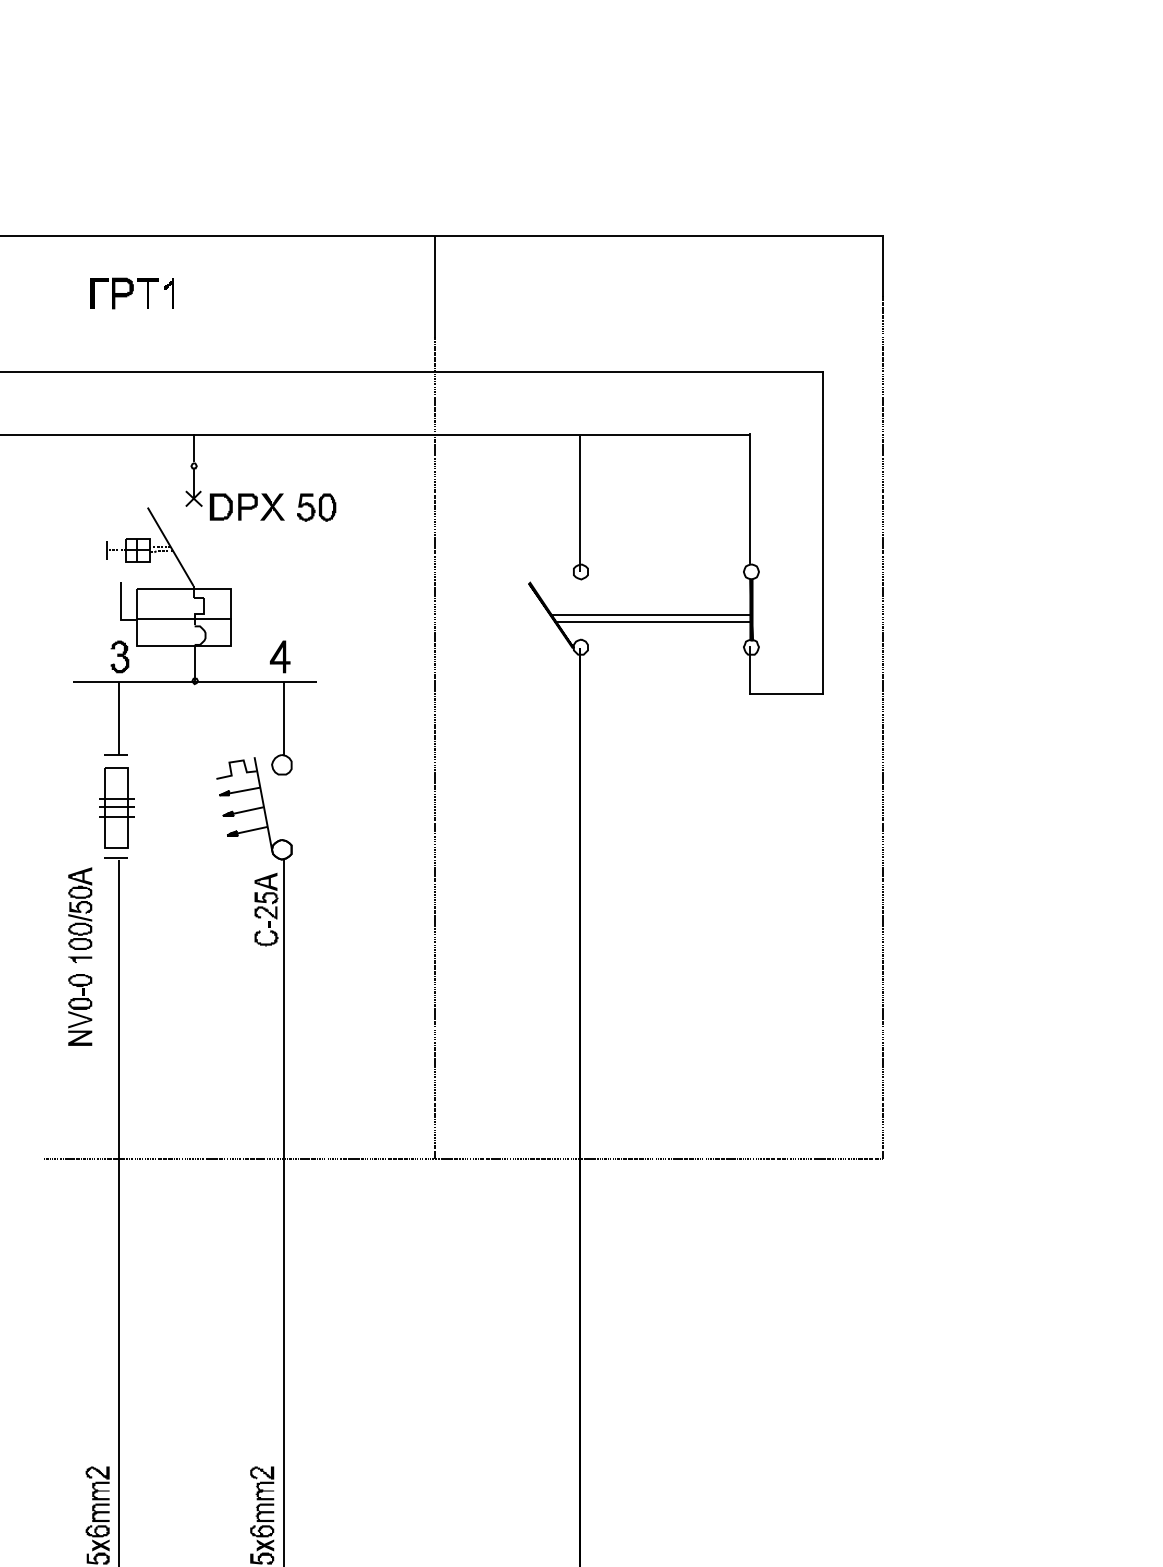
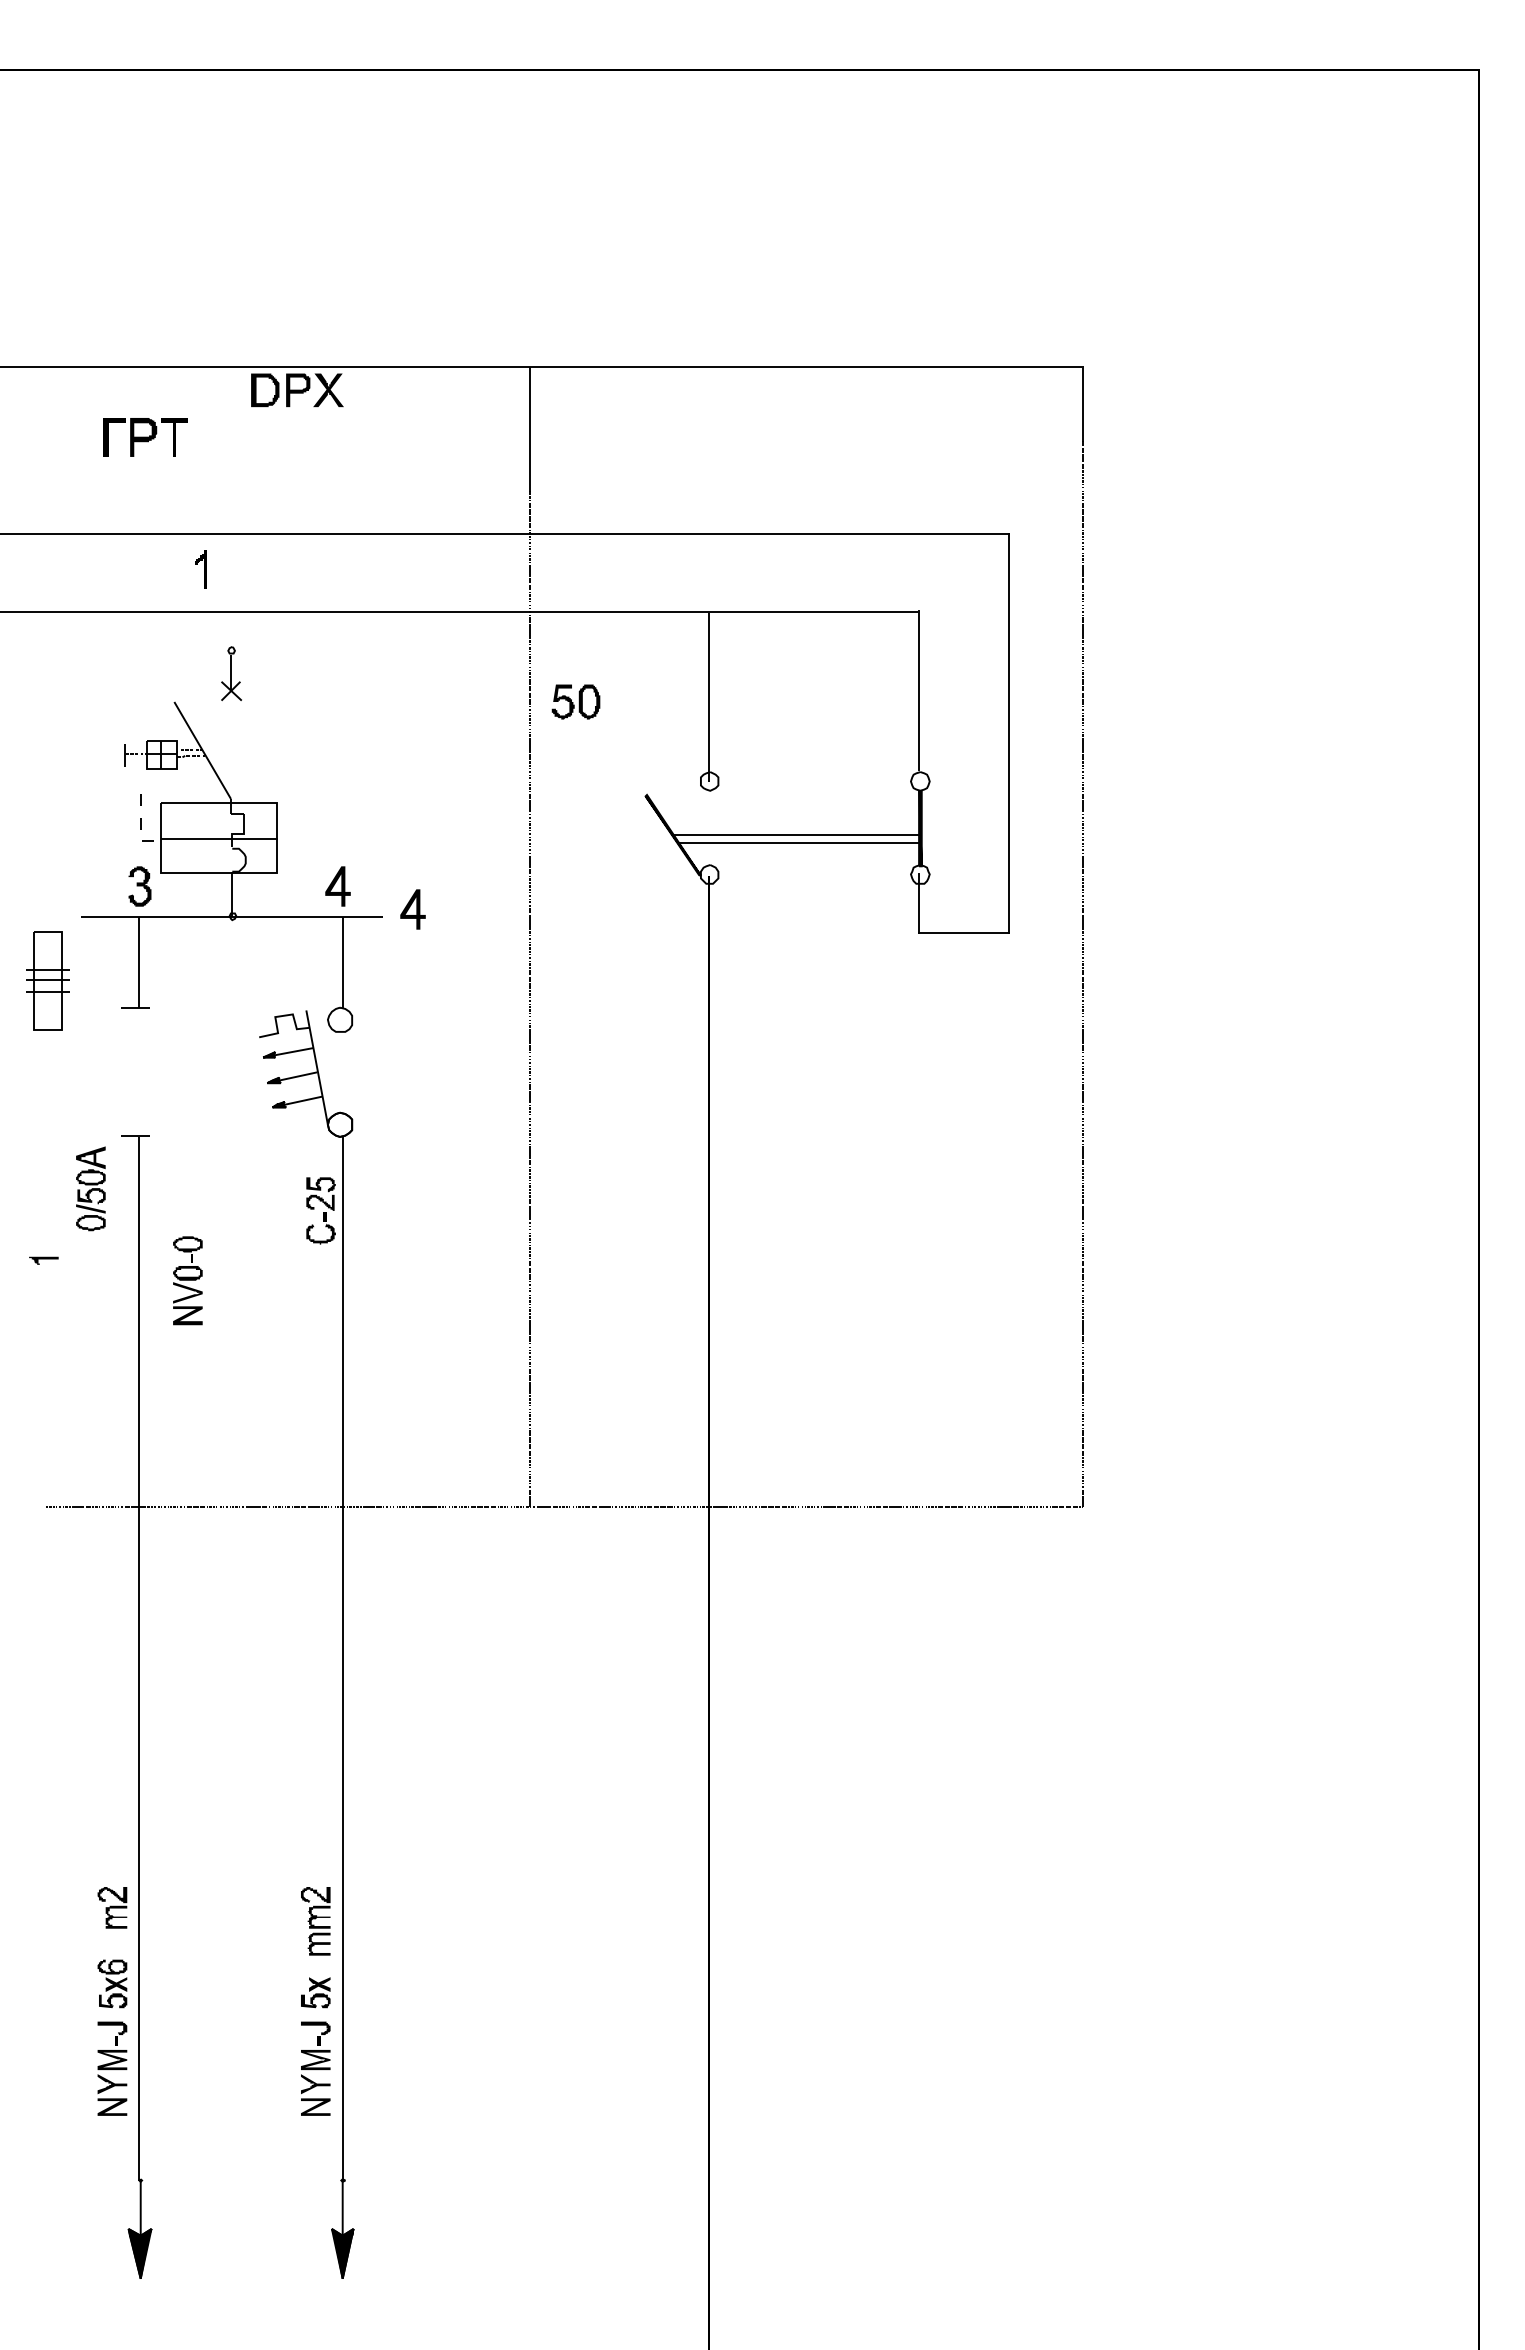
part: (168, 293) -> (200, 569), moved
line: (194, 448) -> (231, 628), removed
part: (247, 507) -> (297, 390), moved
part: (316, 507) -> (575, 701), moved
line: (120, 609) -> (140, 827), solid -> dashed
part: (340, 675) -> (412, 909), added
part: (116, 807) -> (47, 980), moved
fill: (266, 881) -> (320, 1164), removed
fill: (79, 943) -> (90, 1240), removed
part: (79, 959) -> (43, 1260), moved
part: (79, 1009) -> (187, 1280), moved
fill: (100, 1512) -> (116, 1943), removed
fill: (261, 1530) -> (315, 1966), removed

